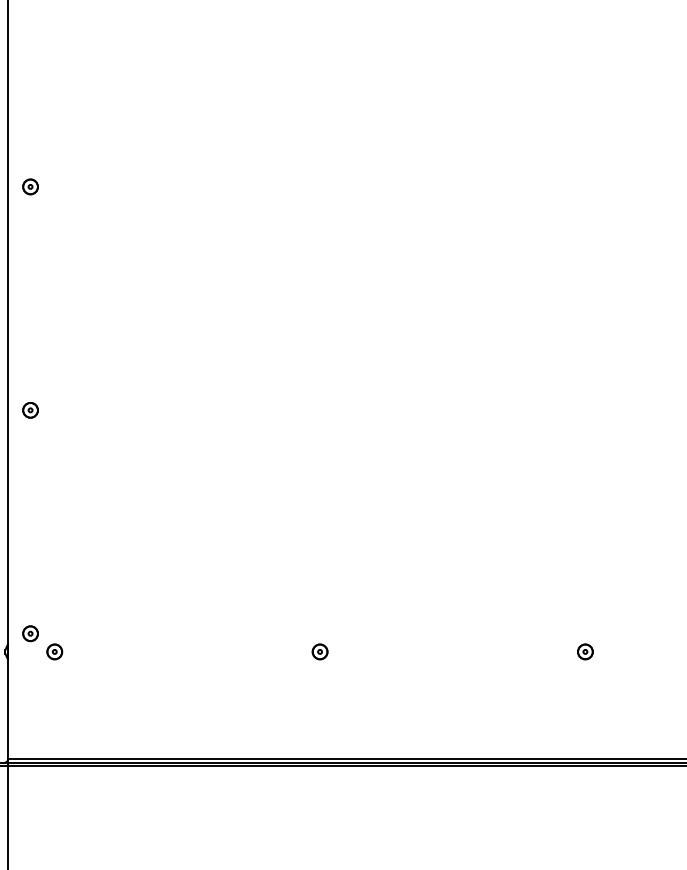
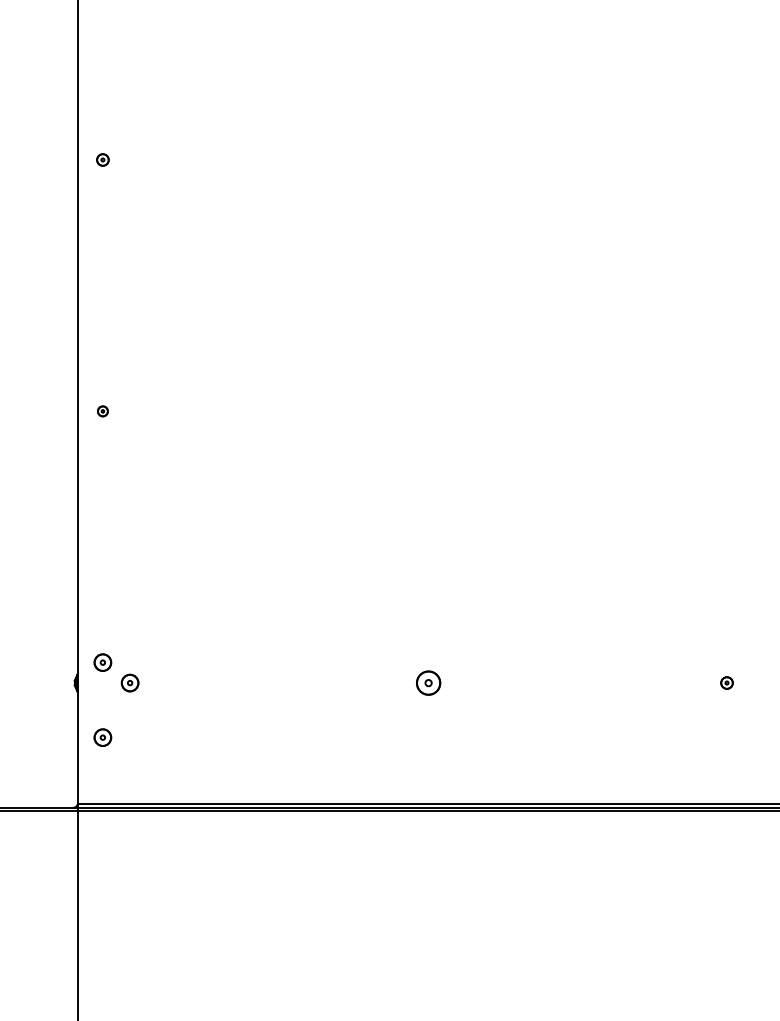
part: (30, 186) -> (102, 159), size x0.7
part: (30, 410) -> (102, 411), size x0.6
part: (320, 651) -> (428, 682), size x1.4
part: (584, 651) -> (726, 682), size x0.7
part: (30, 700) -> (102, 737), added

